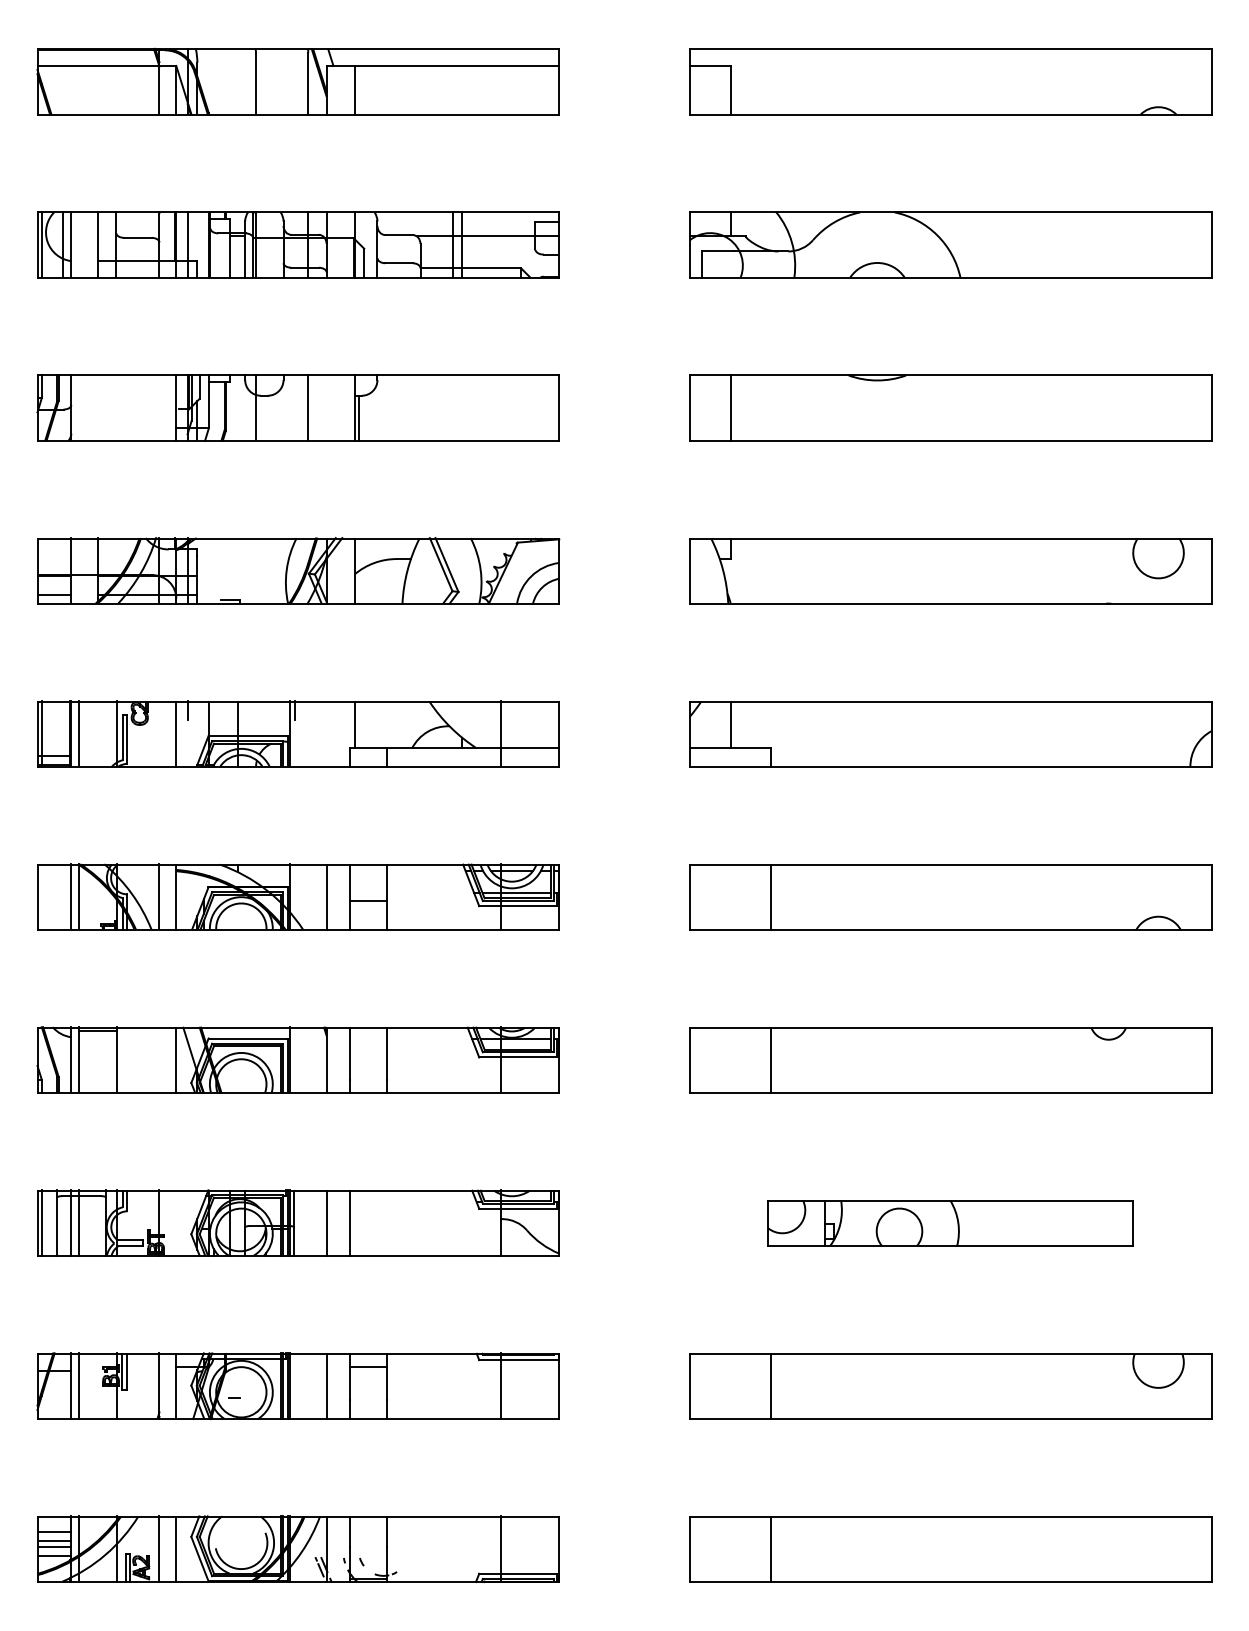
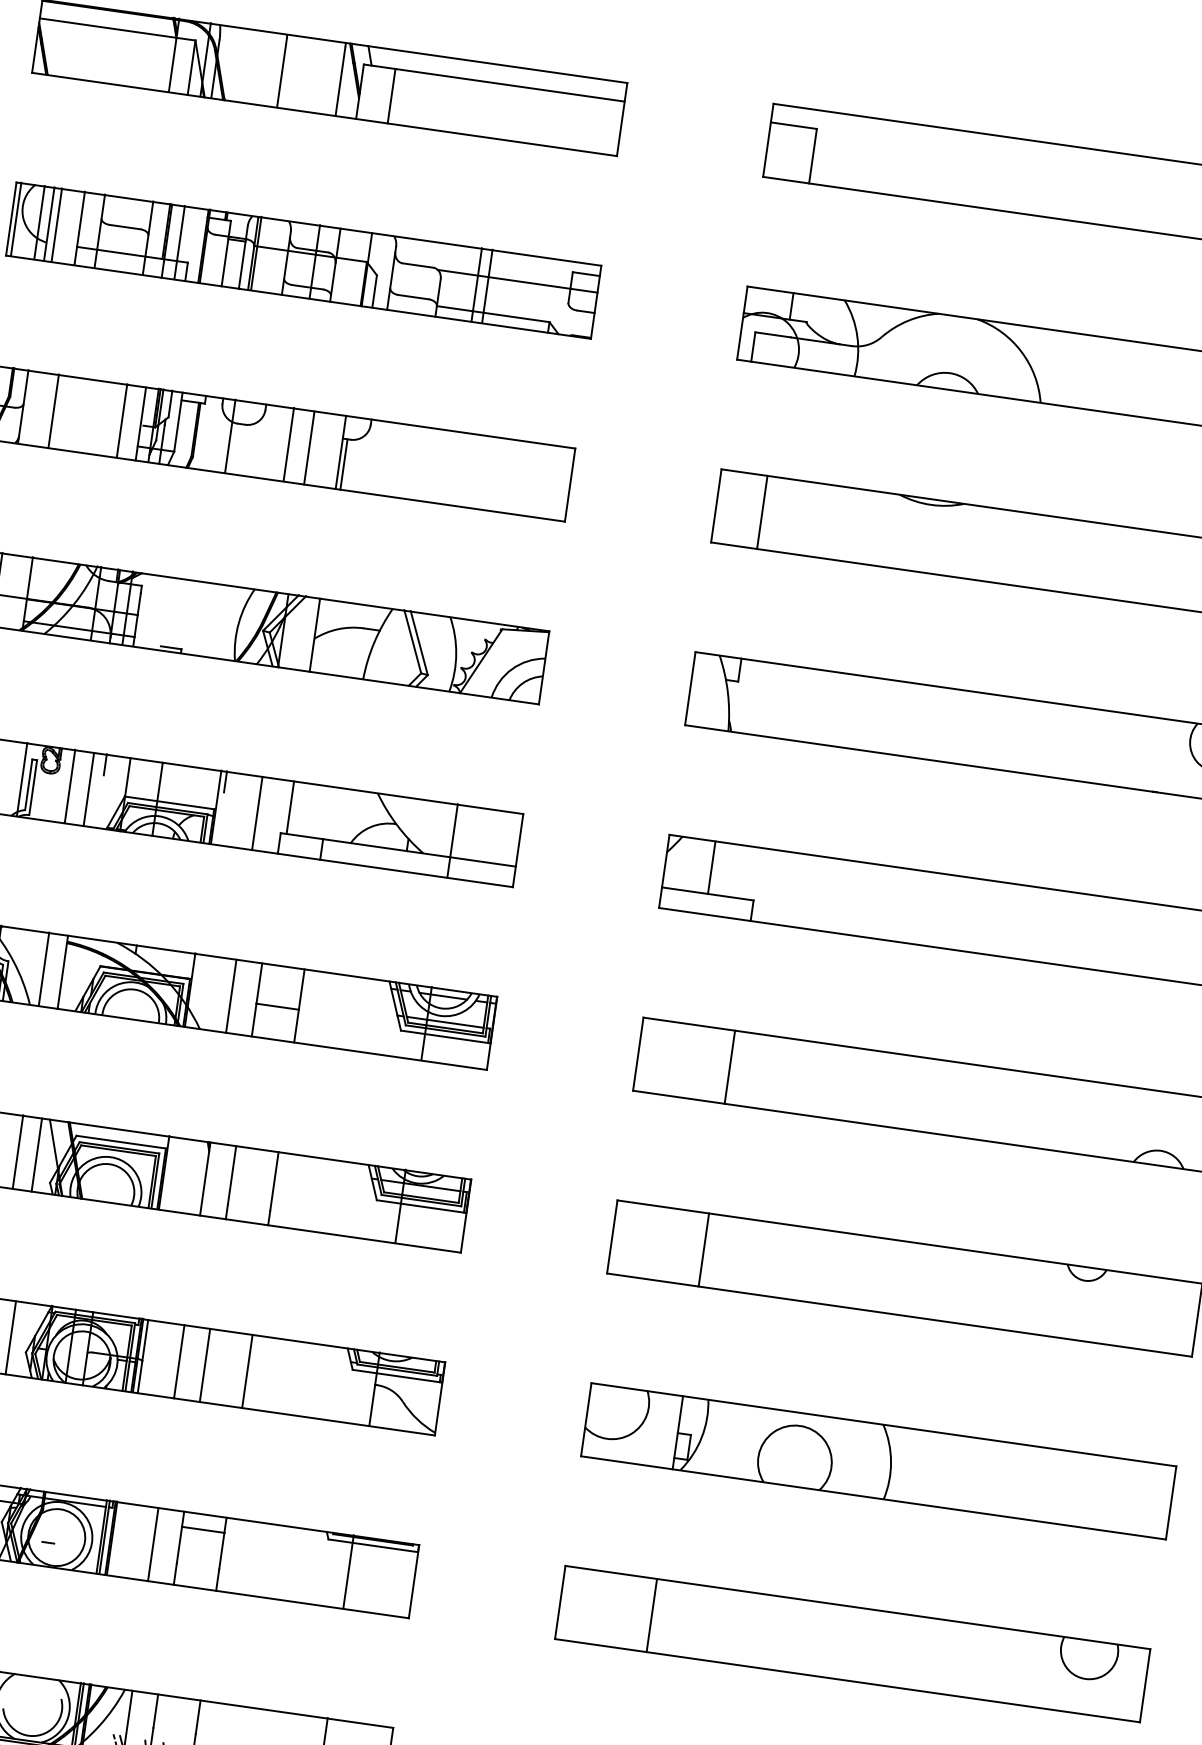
line: (78, 244) -> (57, 225), added
line: (98, 407) -> (53, 410), added
line: (159, 407) -> (122, 420), added
line: (326, 407) -> (309, 447), added
line: (159, 733) -> (70, 786), added
line: (326, 733) -> (257, 812), added
line: (159, 1059) -> (18, 1151), added
line: (176, 1222) -> (11, 1336), added
line: (387, 1222) -> (247, 1370), added
part: (950, 1223) -> (878, 1461), size x1.43

